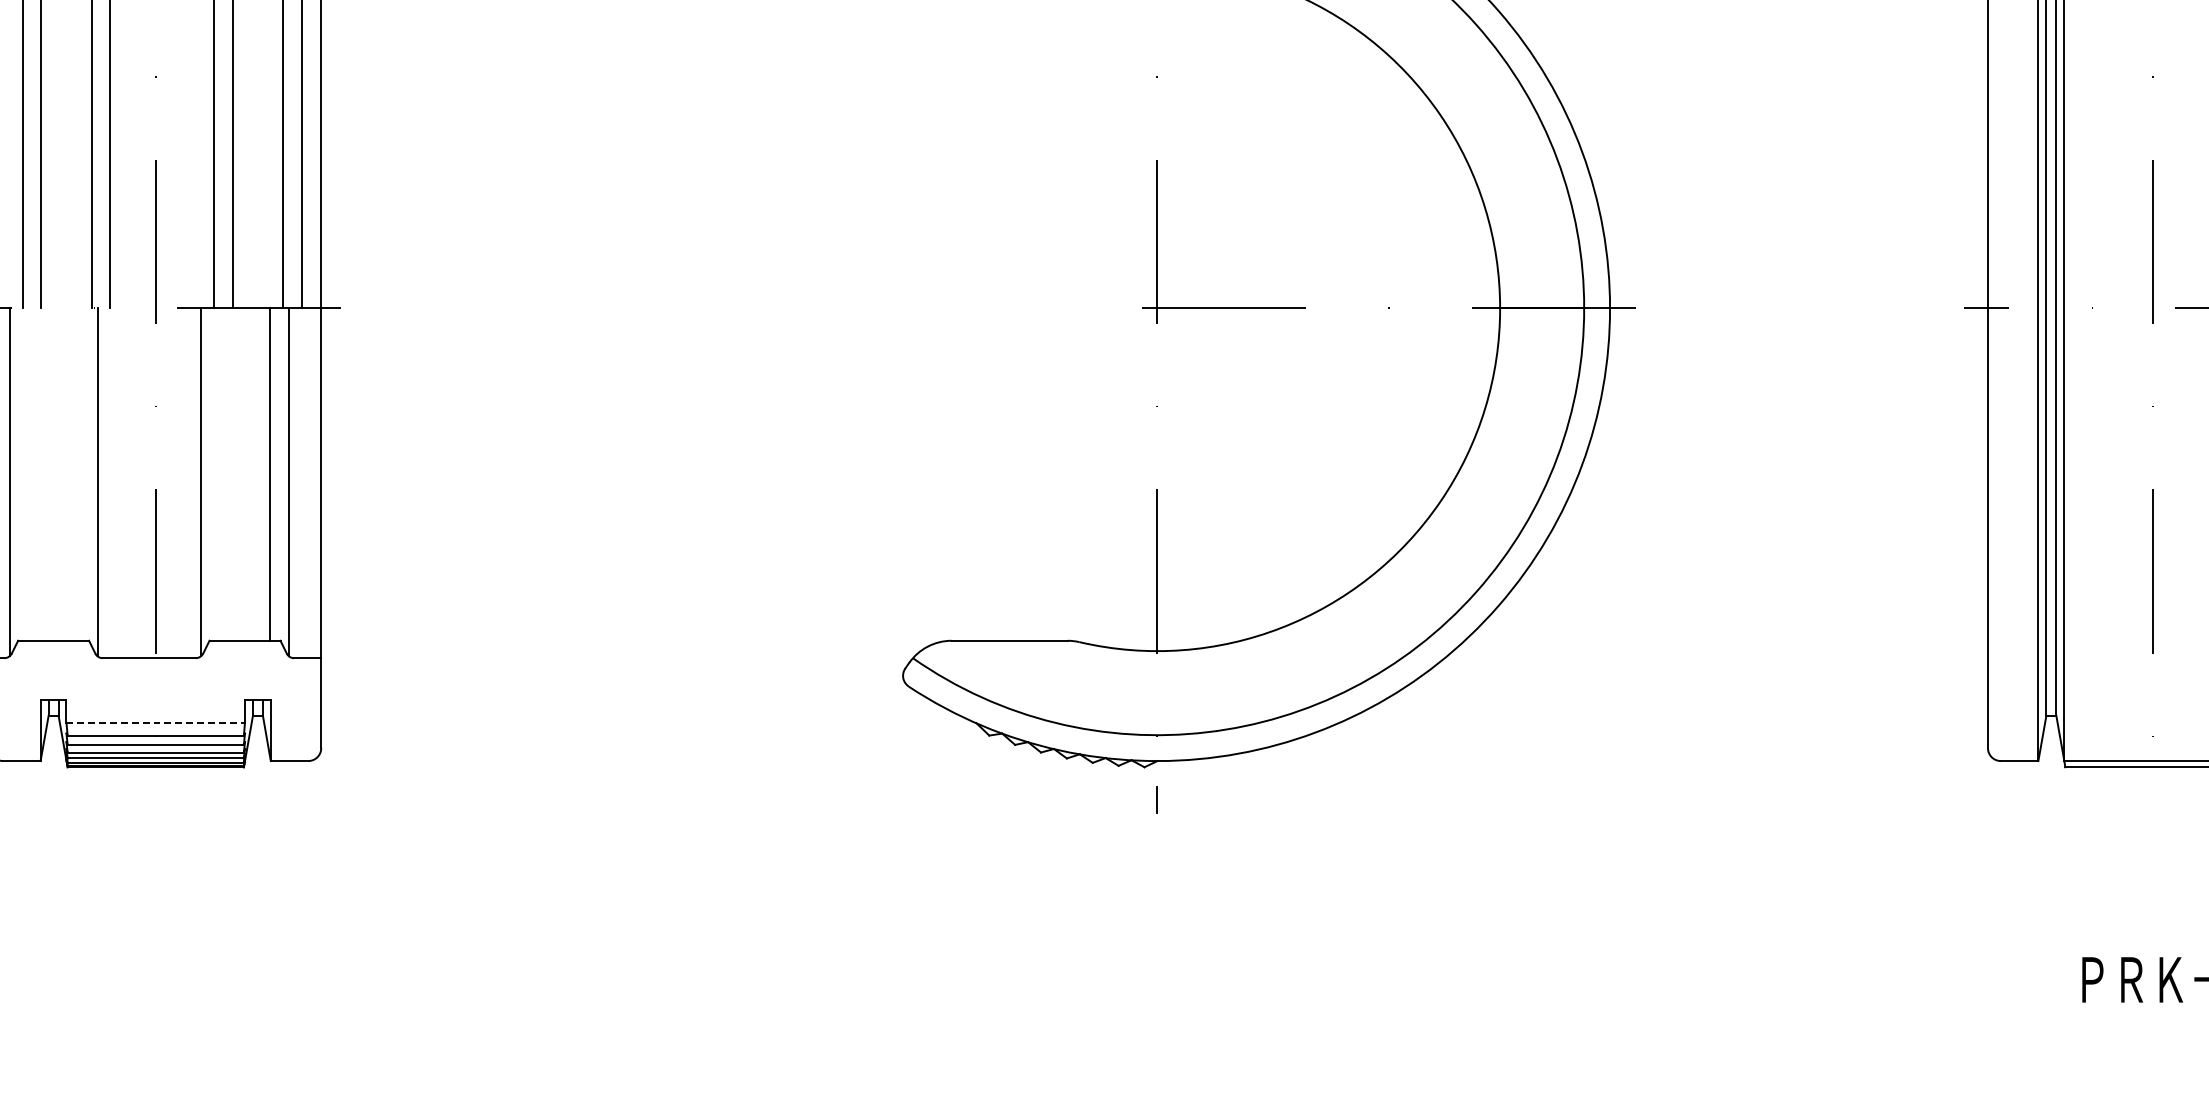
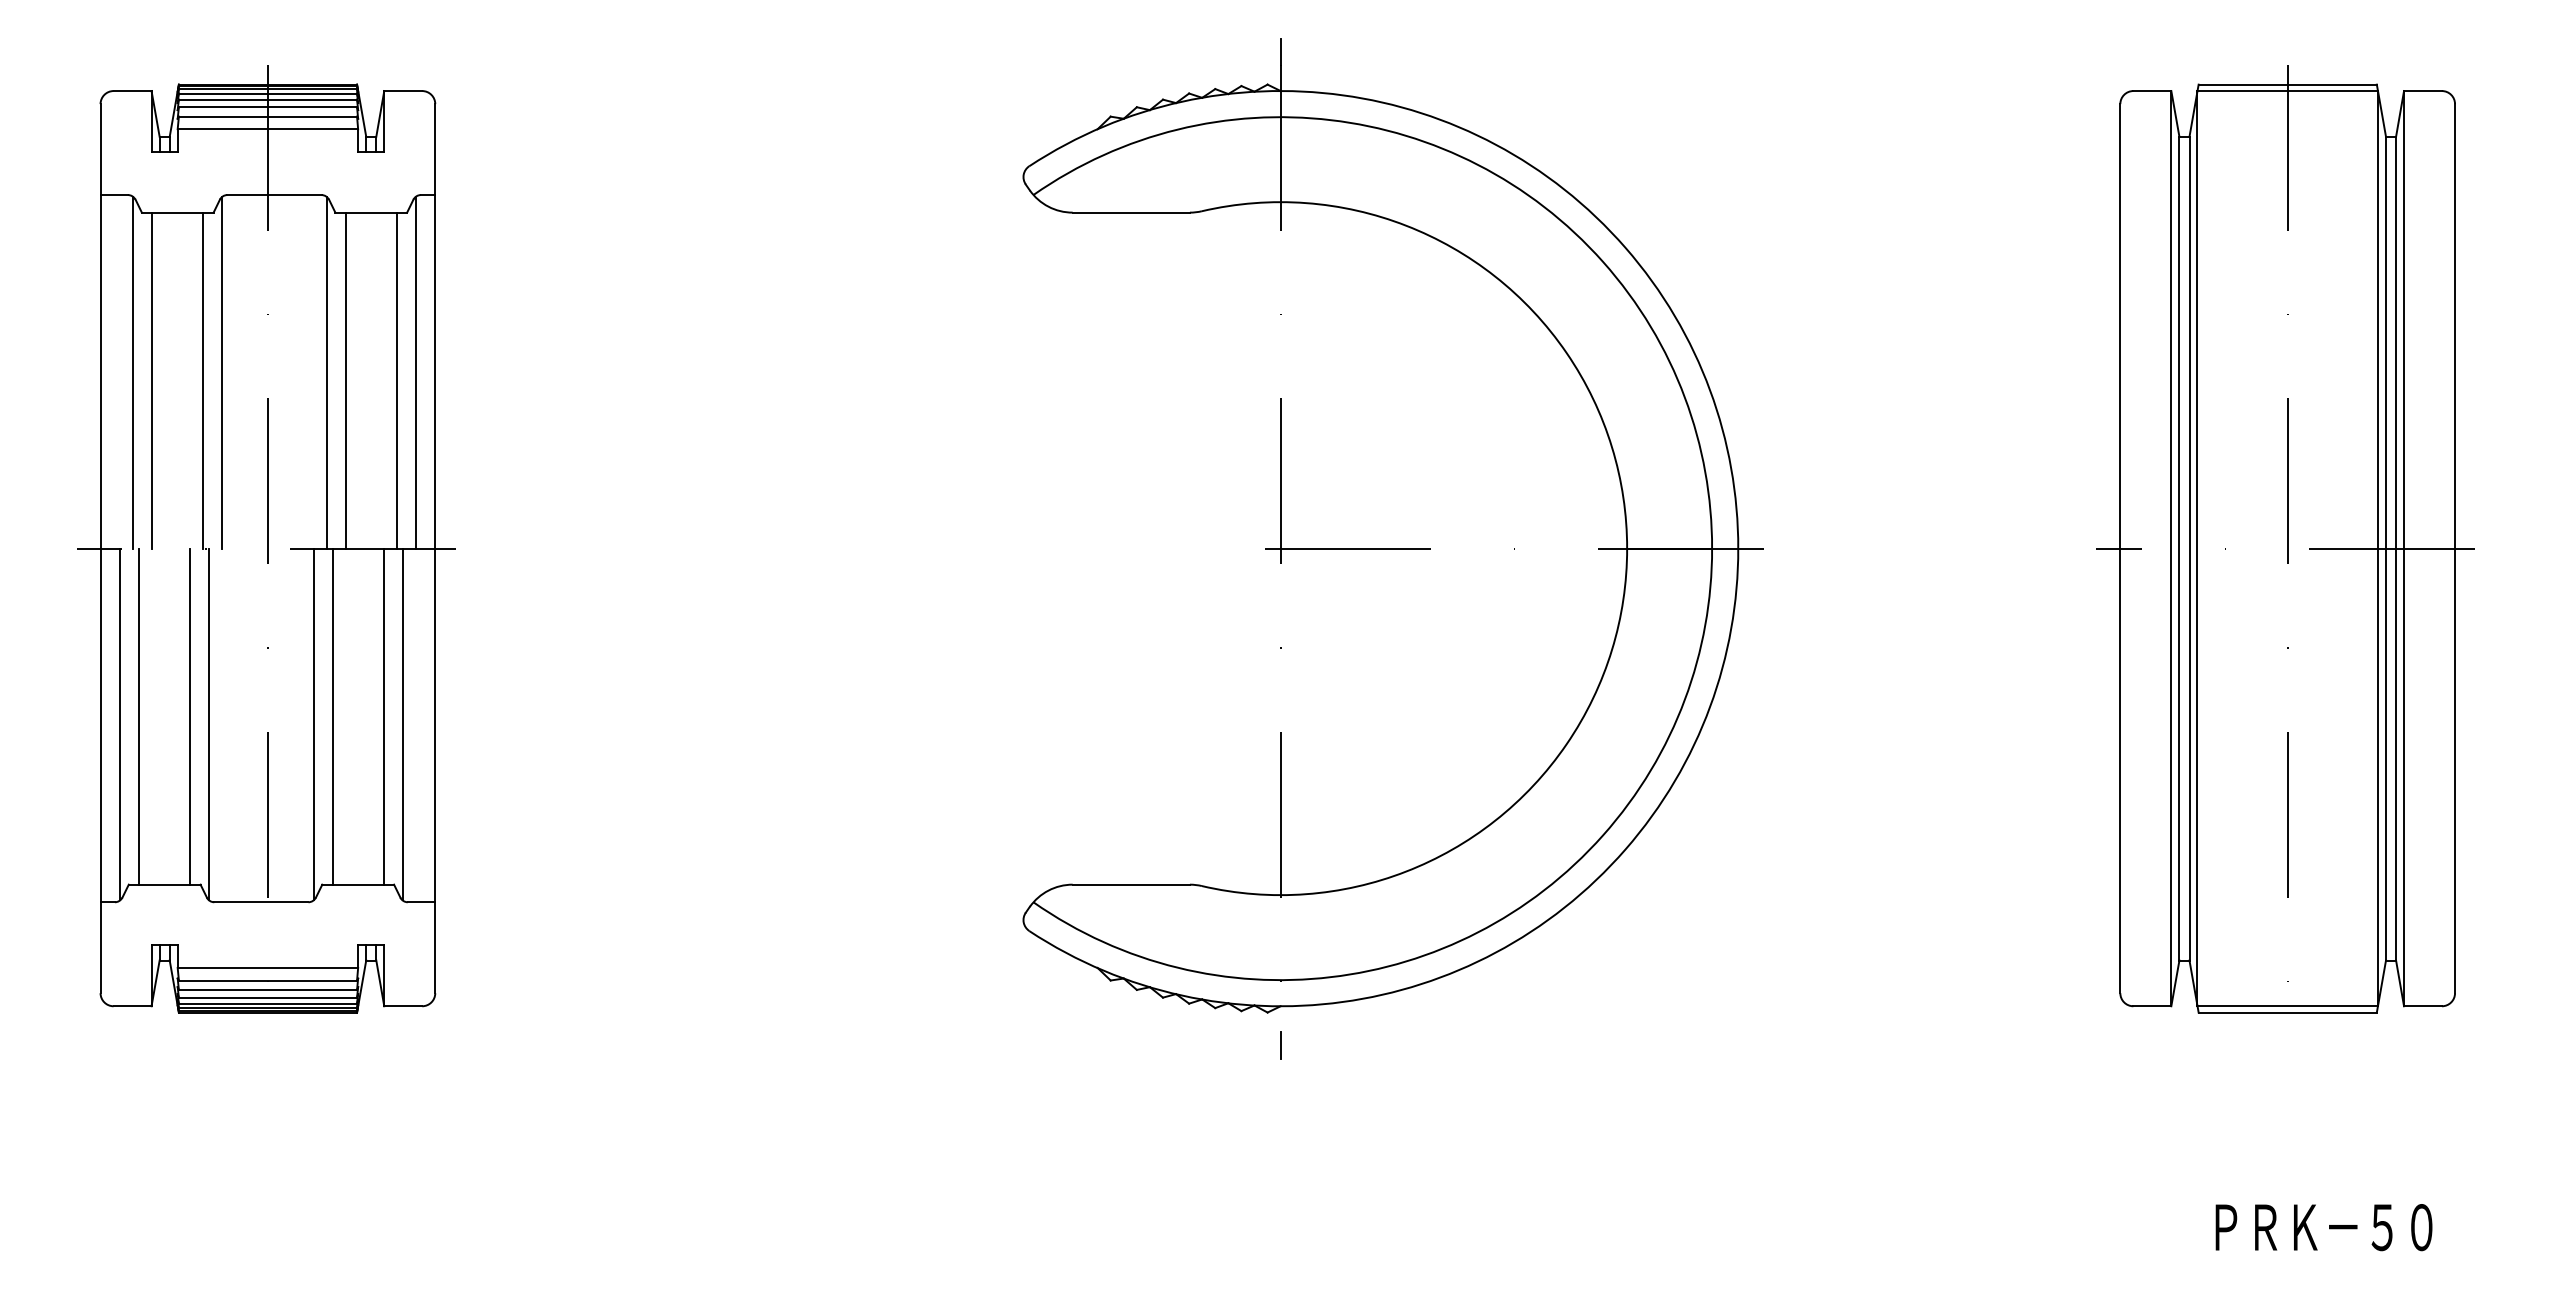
line: (28, 474) -> (139, 716), added
line: (79, 474) -> (190, 716), added
line: (219, 474) -> (332, 716), added
line: (156, 722) -> (268, 967), dashed -> solid

